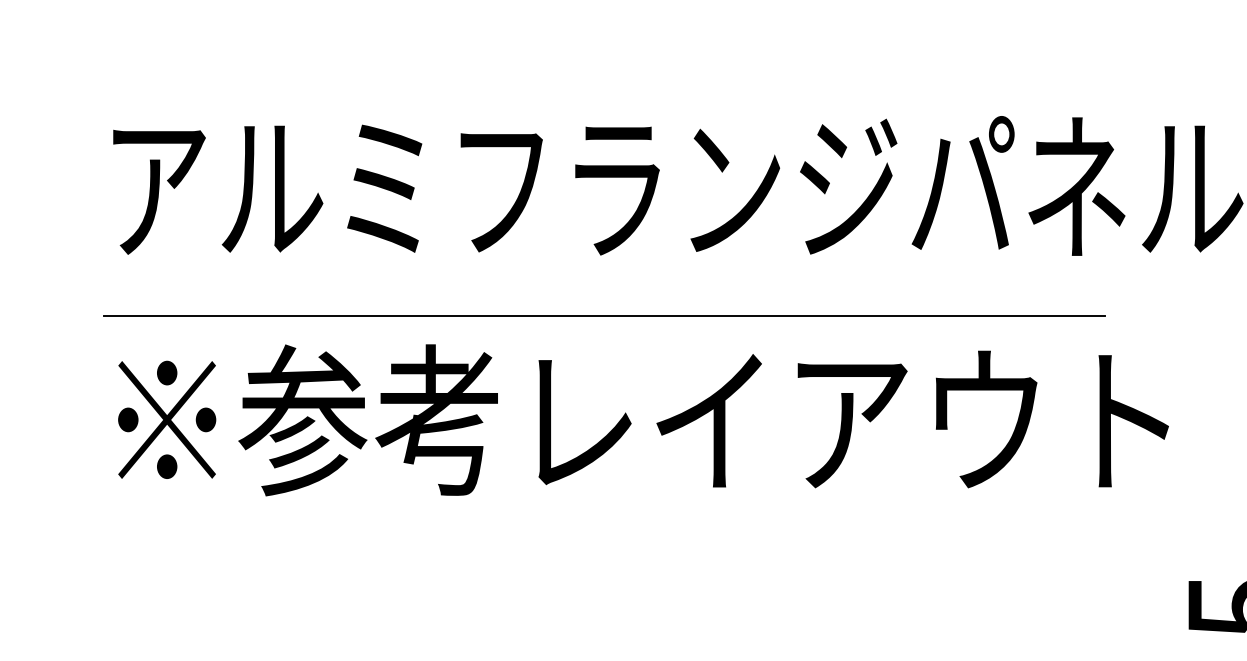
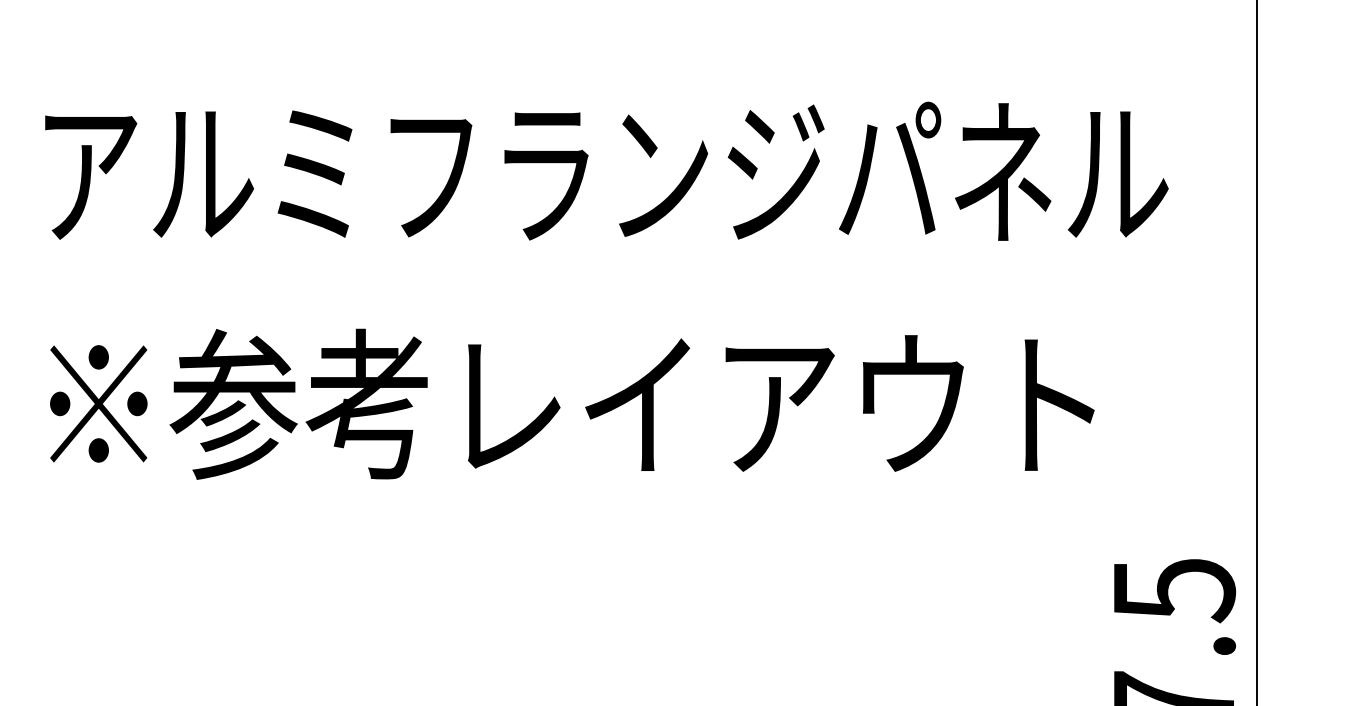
line: (603, 316) -> (532, 301), removed

